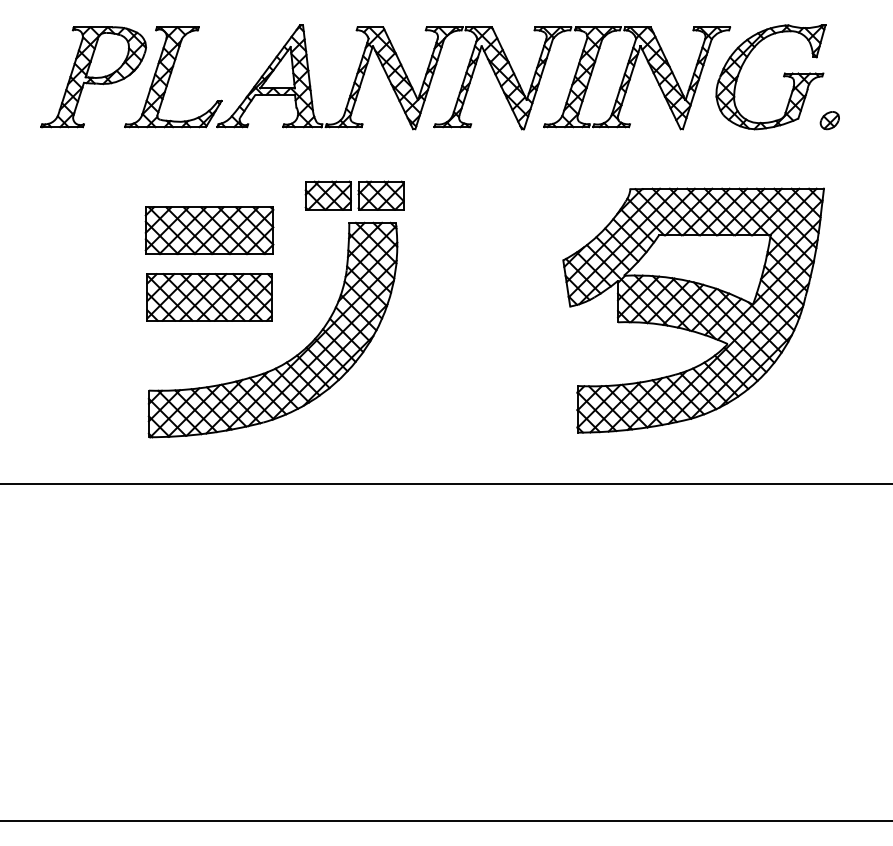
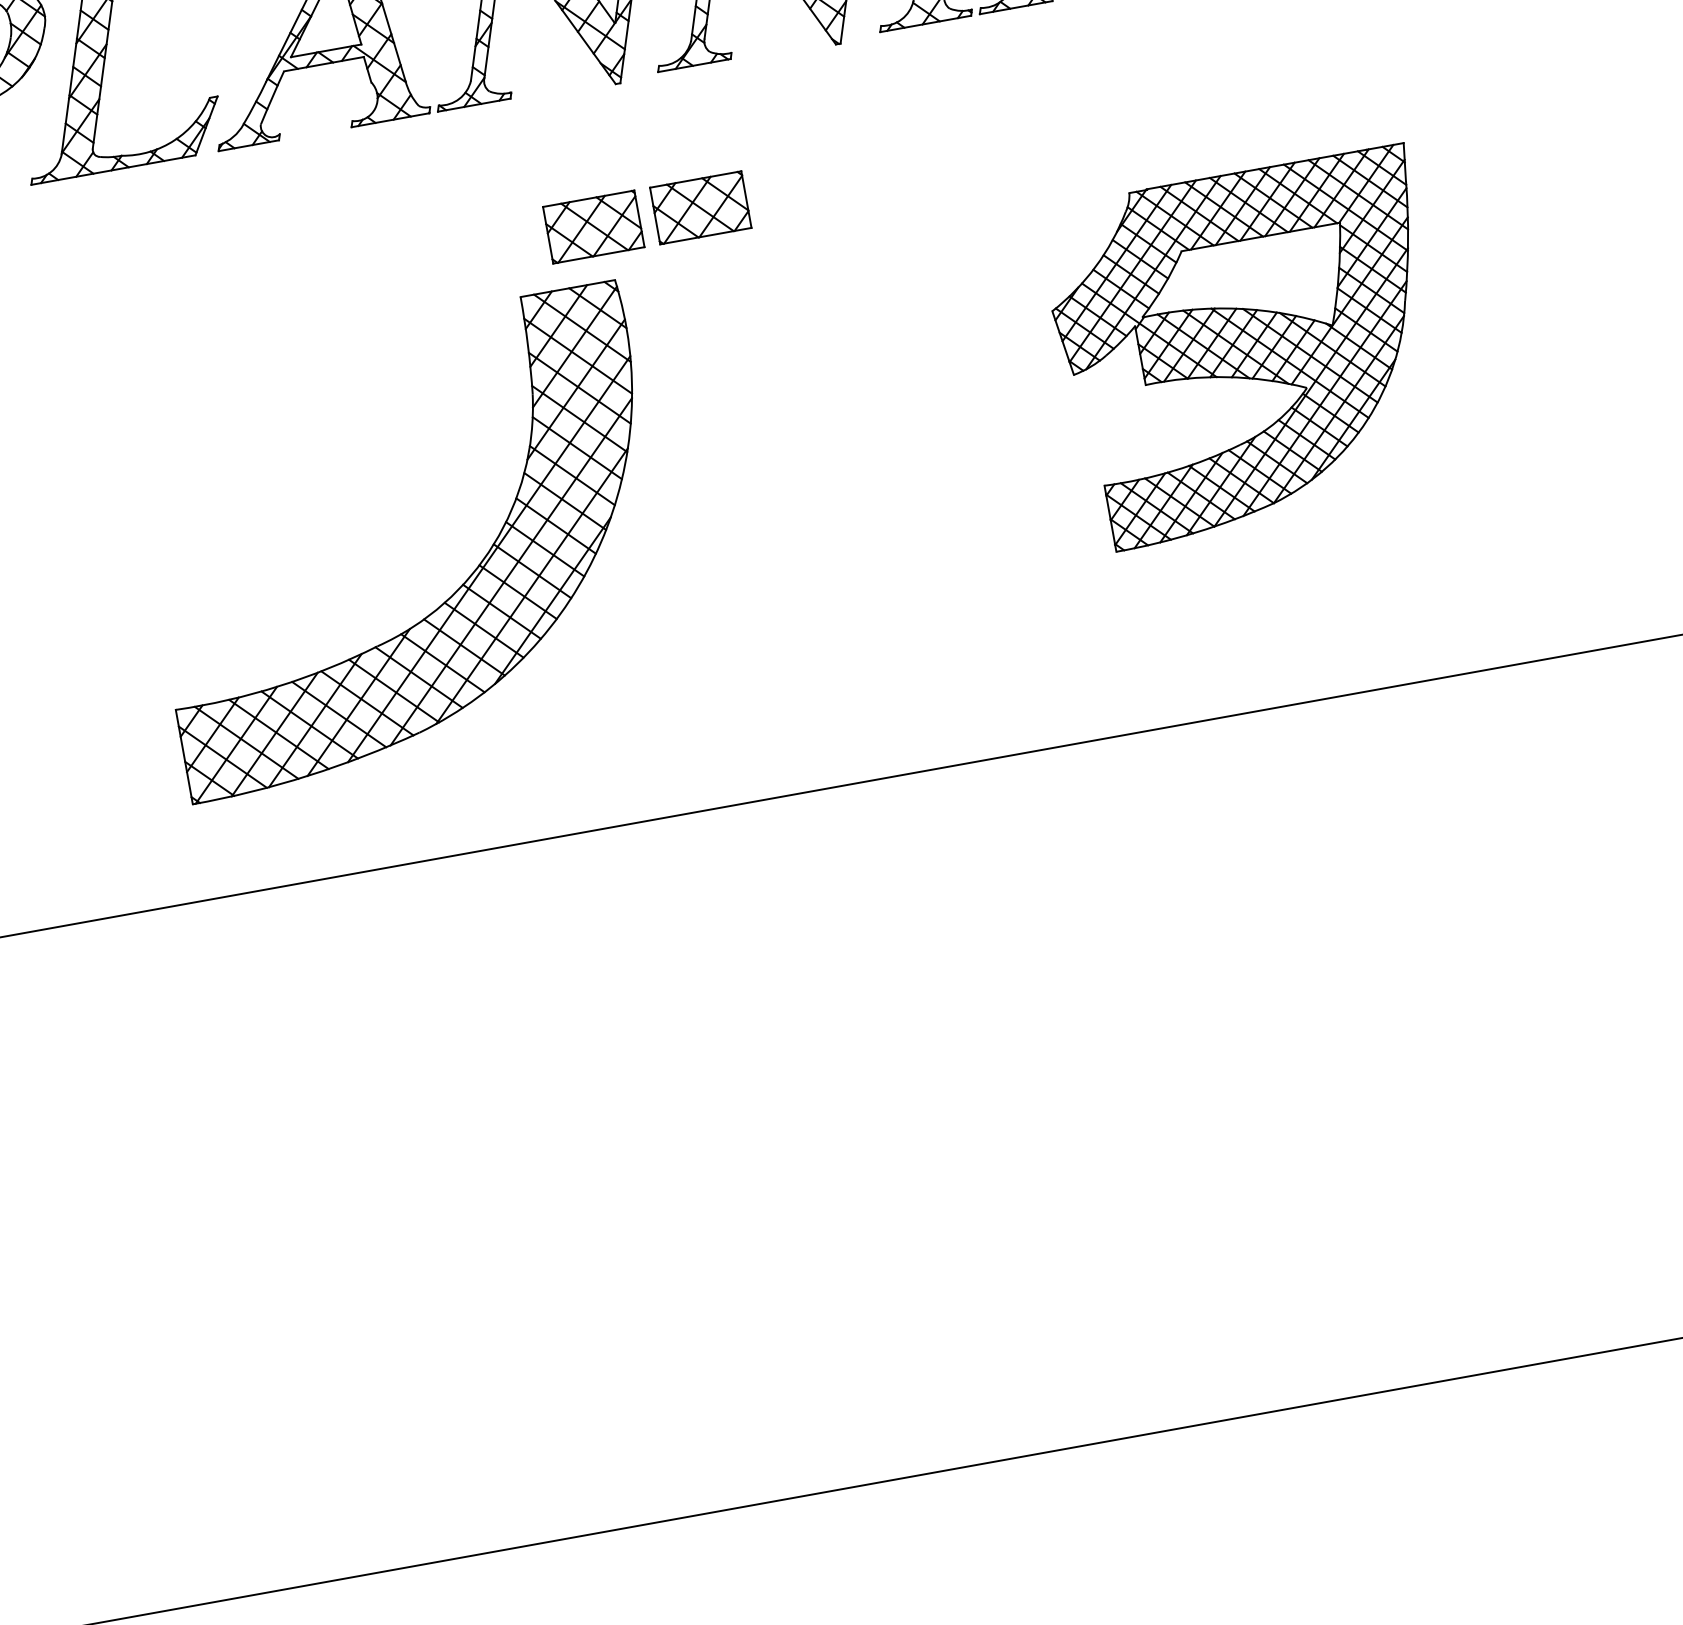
part: (354, 195) -> (646, 217), moved
part: (209, 230) -> (240, 363), removed
part: (209, 297) -> (264, 499), removed
part: (693, 310) -> (1249, 349), size x0.7

